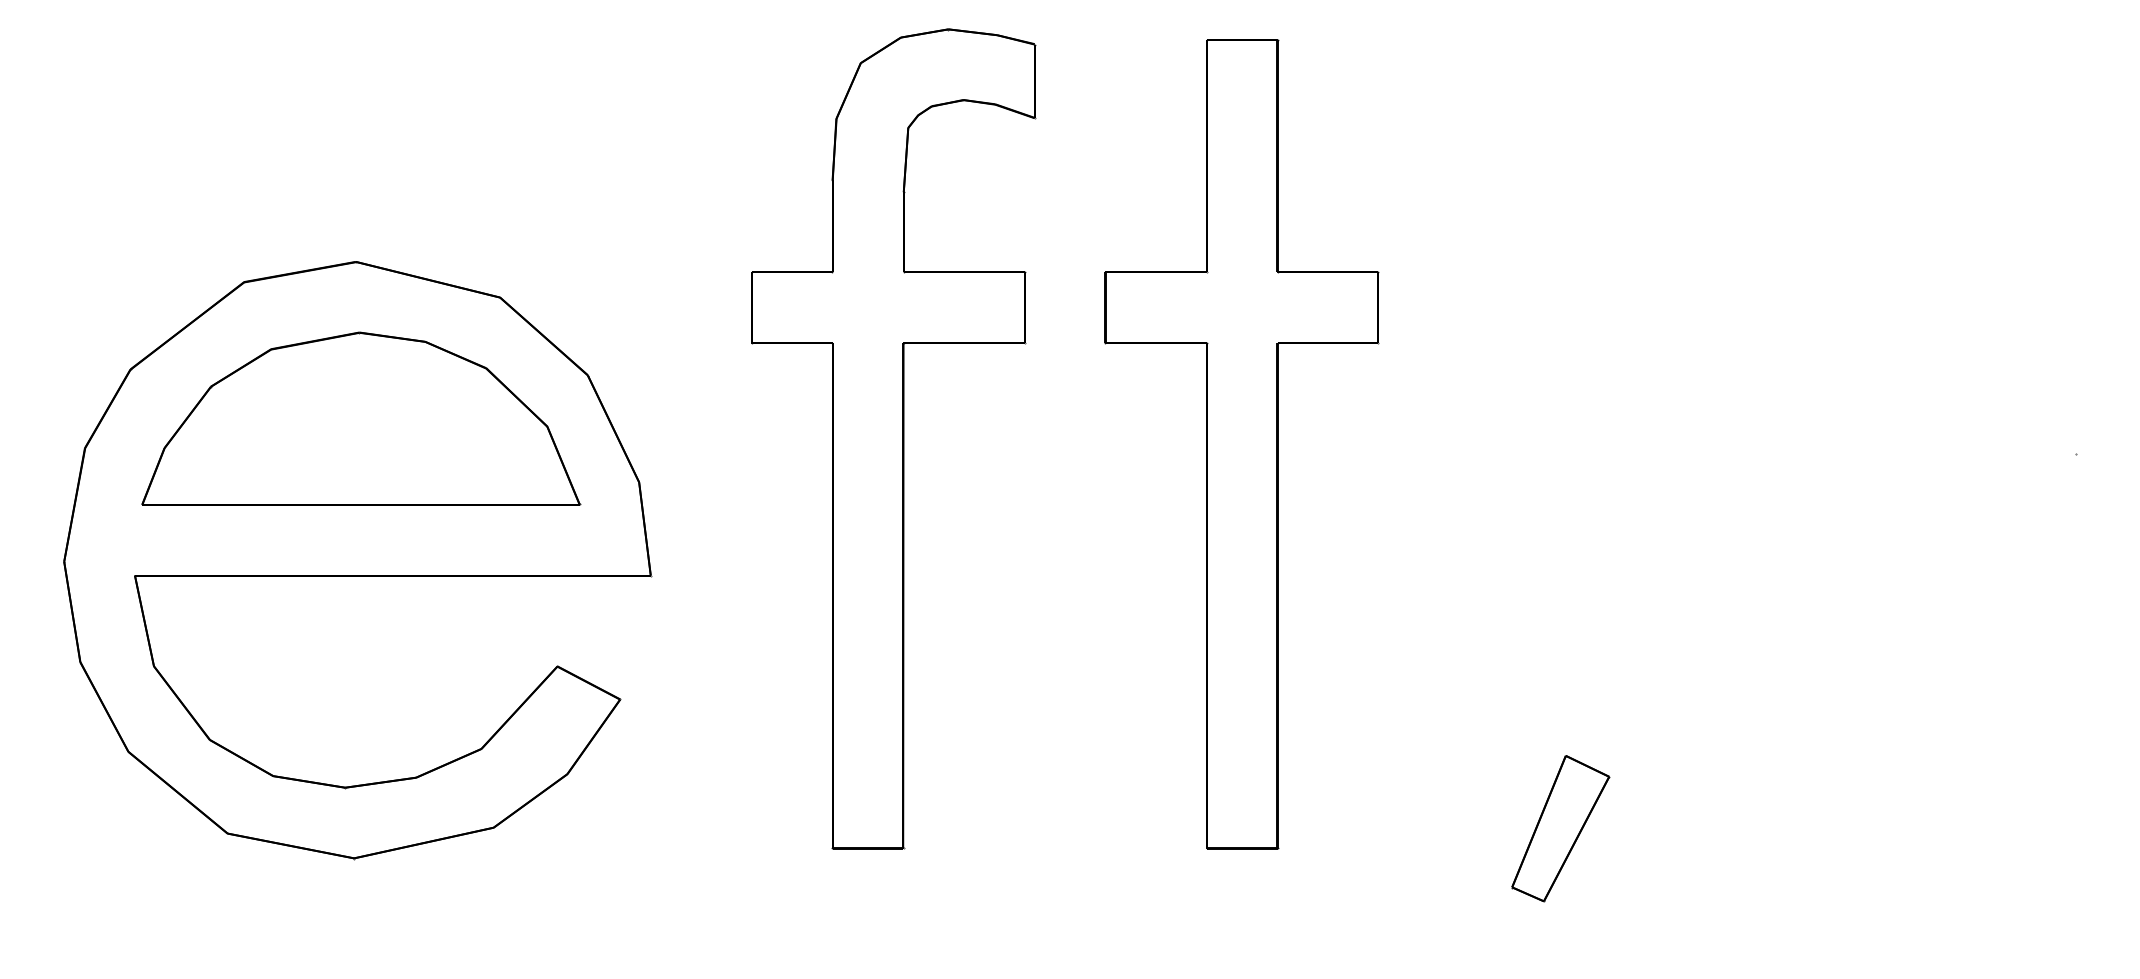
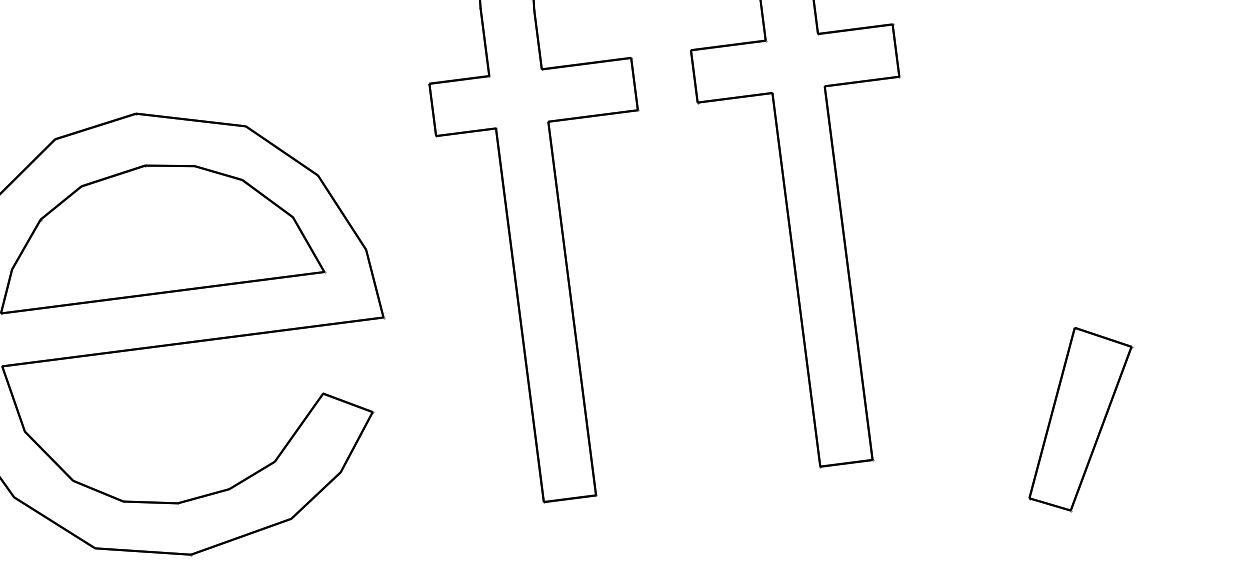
part: (1560, 828) -> (1079, 418), size x1.67

